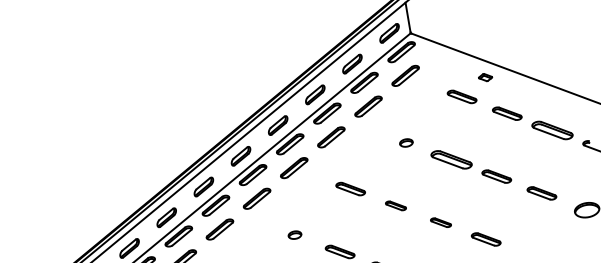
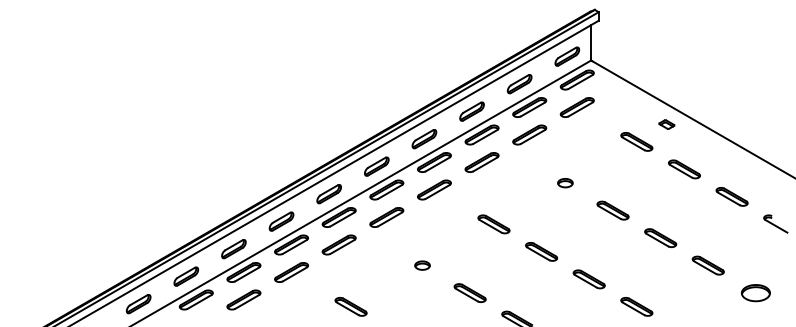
part: (551, 130) -> (731, 196), size x0.71
part: (451, 159) -> (612, 210), size x0.71
part: (395, 205) -> (541, 251), size x1.43
part: (440, 222) -> (588, 279), size x1.43

